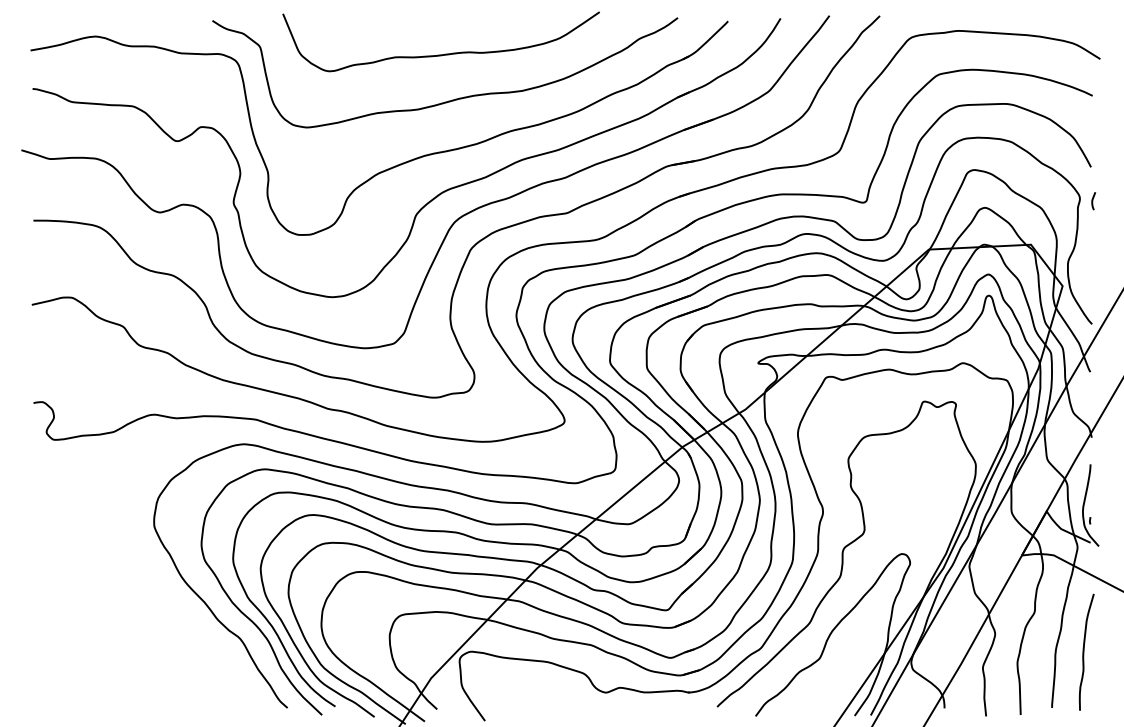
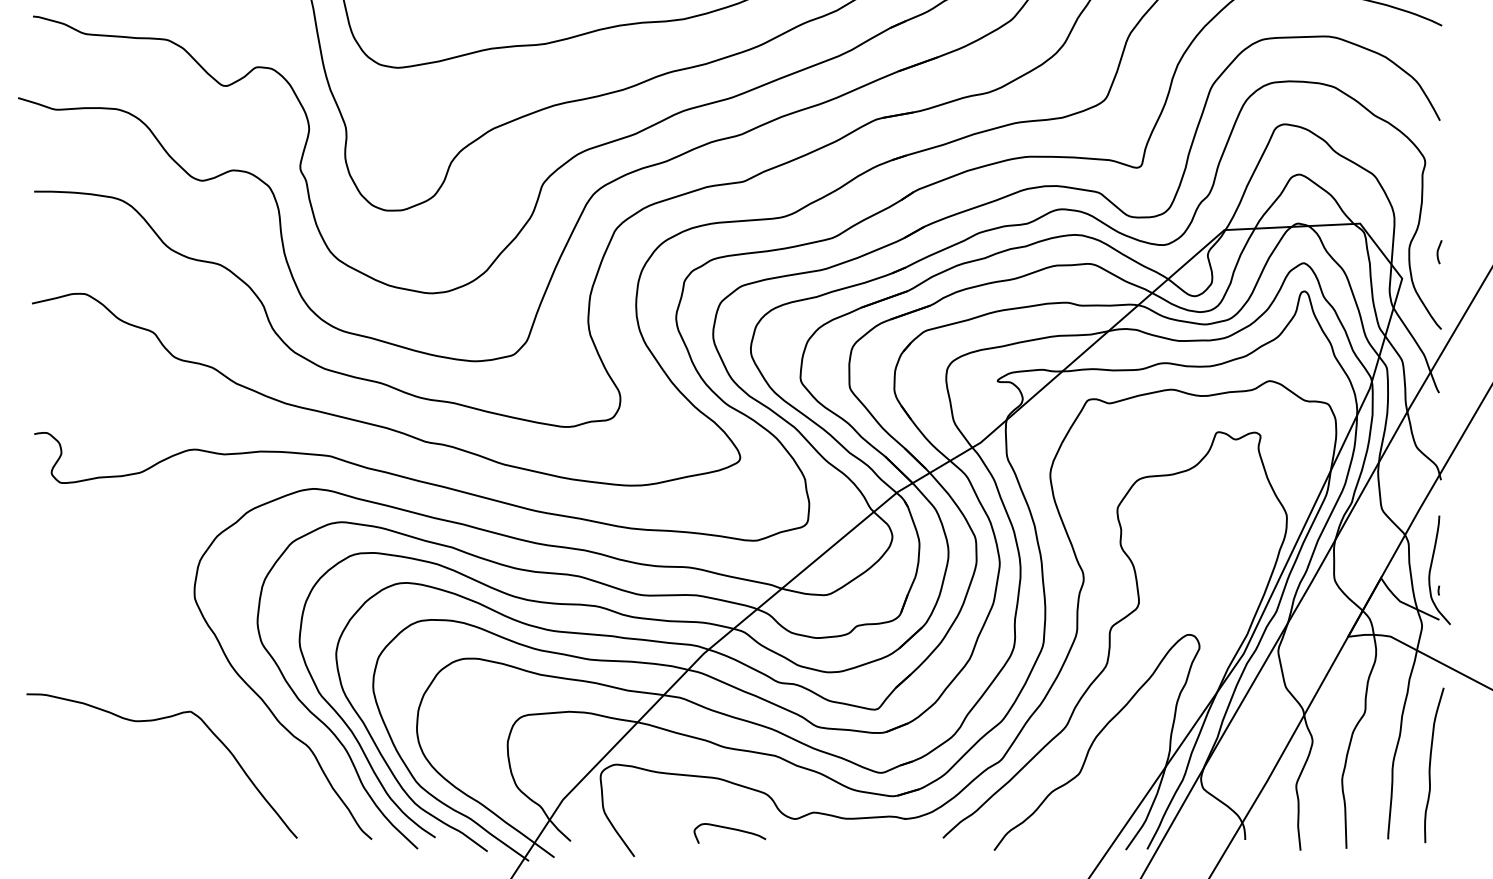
curve: (1093, 201) -> (1439, 252), moved
part: (123, 619) -> (153, 721), added
curve: (556, 700) -> (729, 829), added

